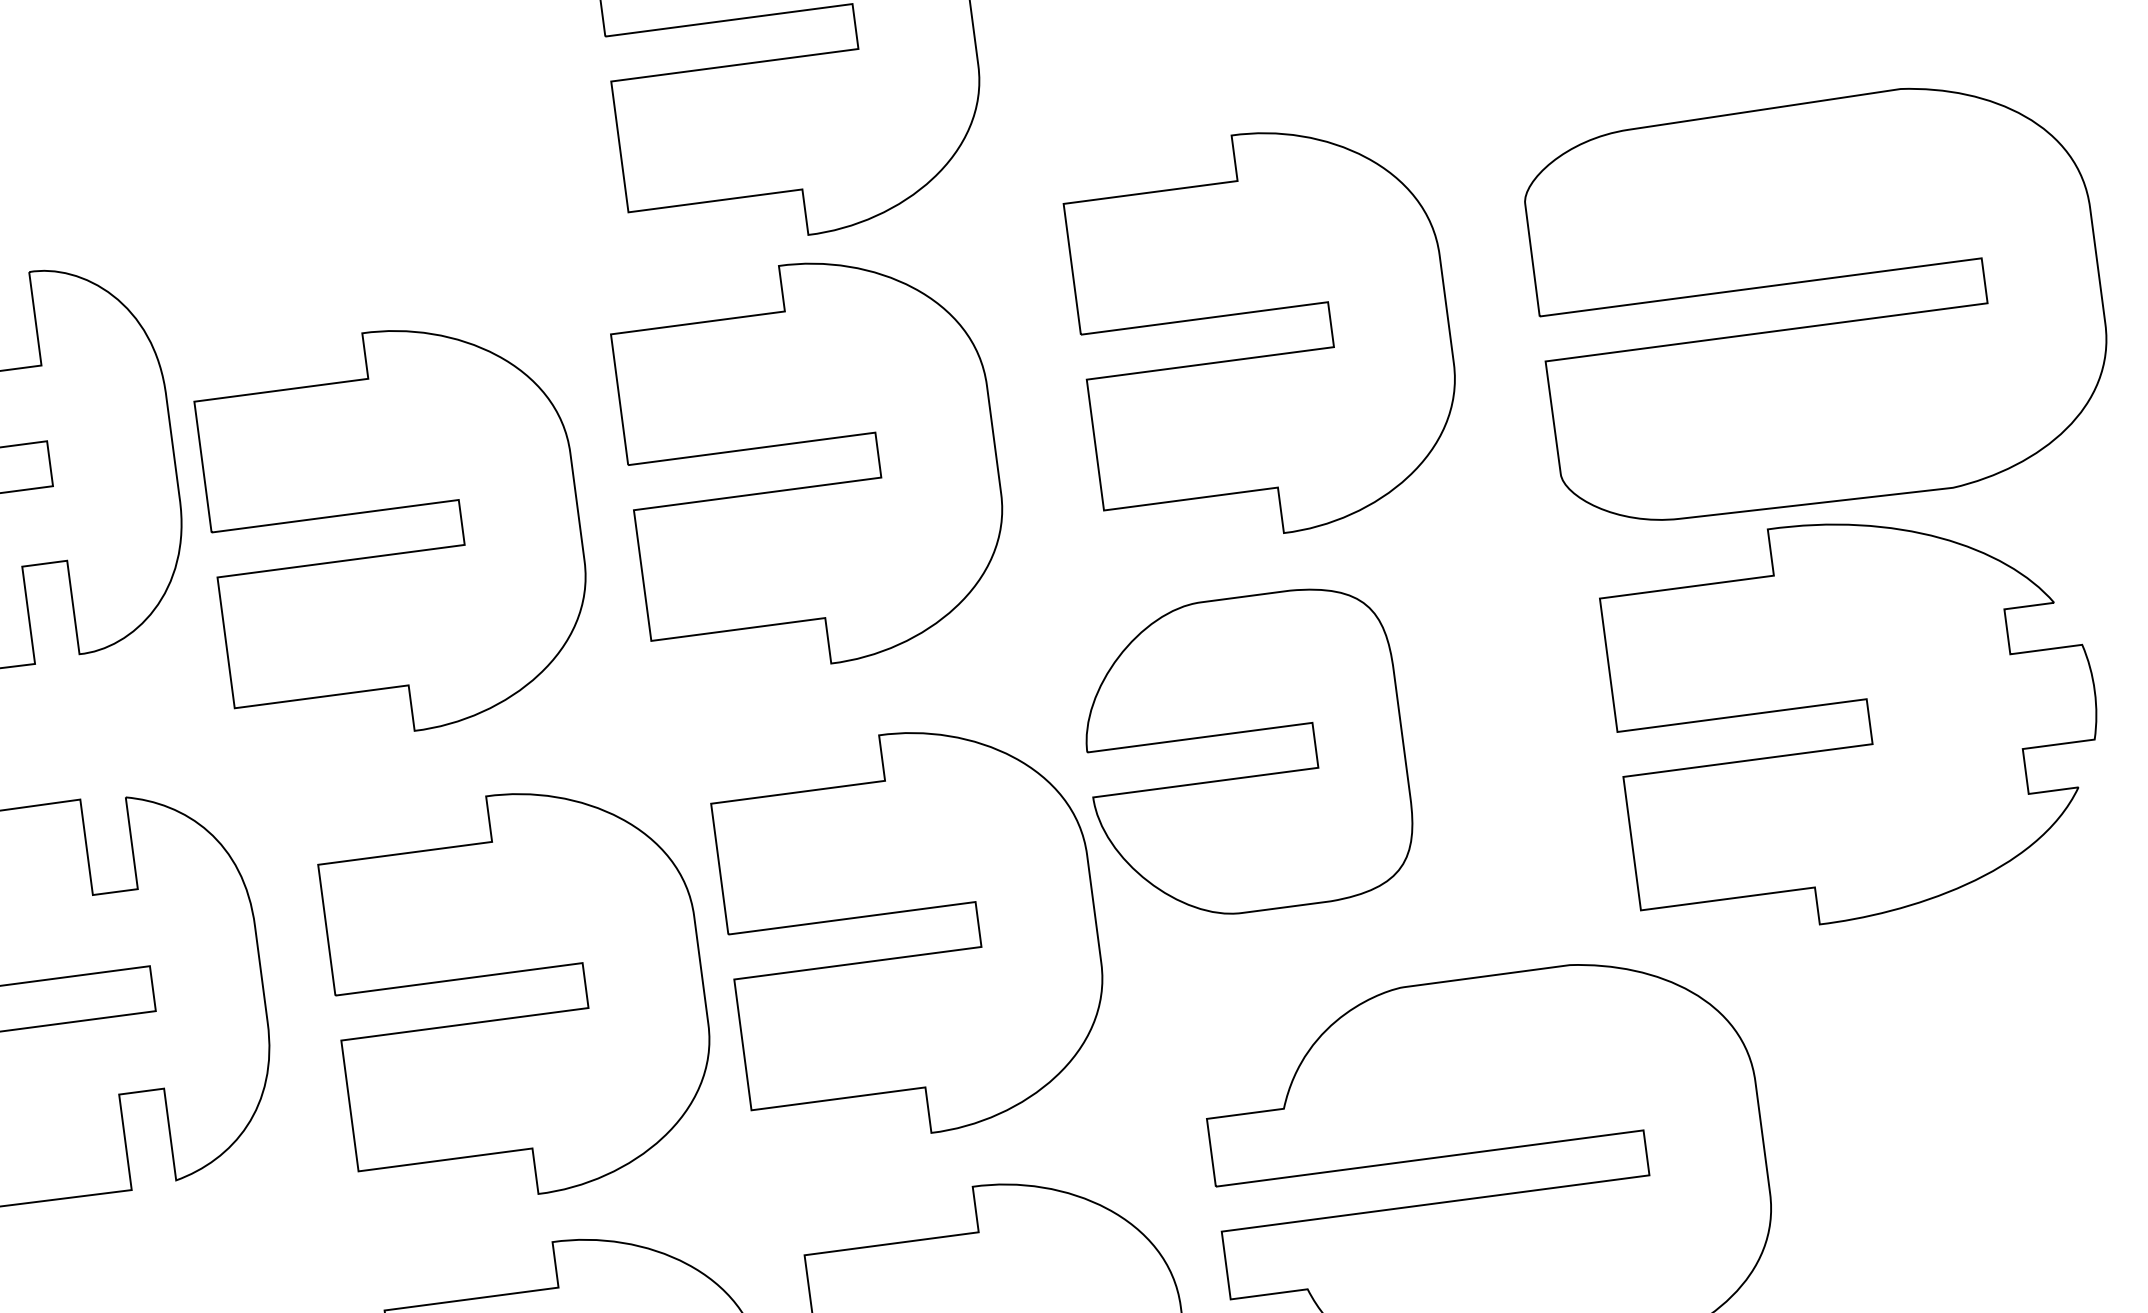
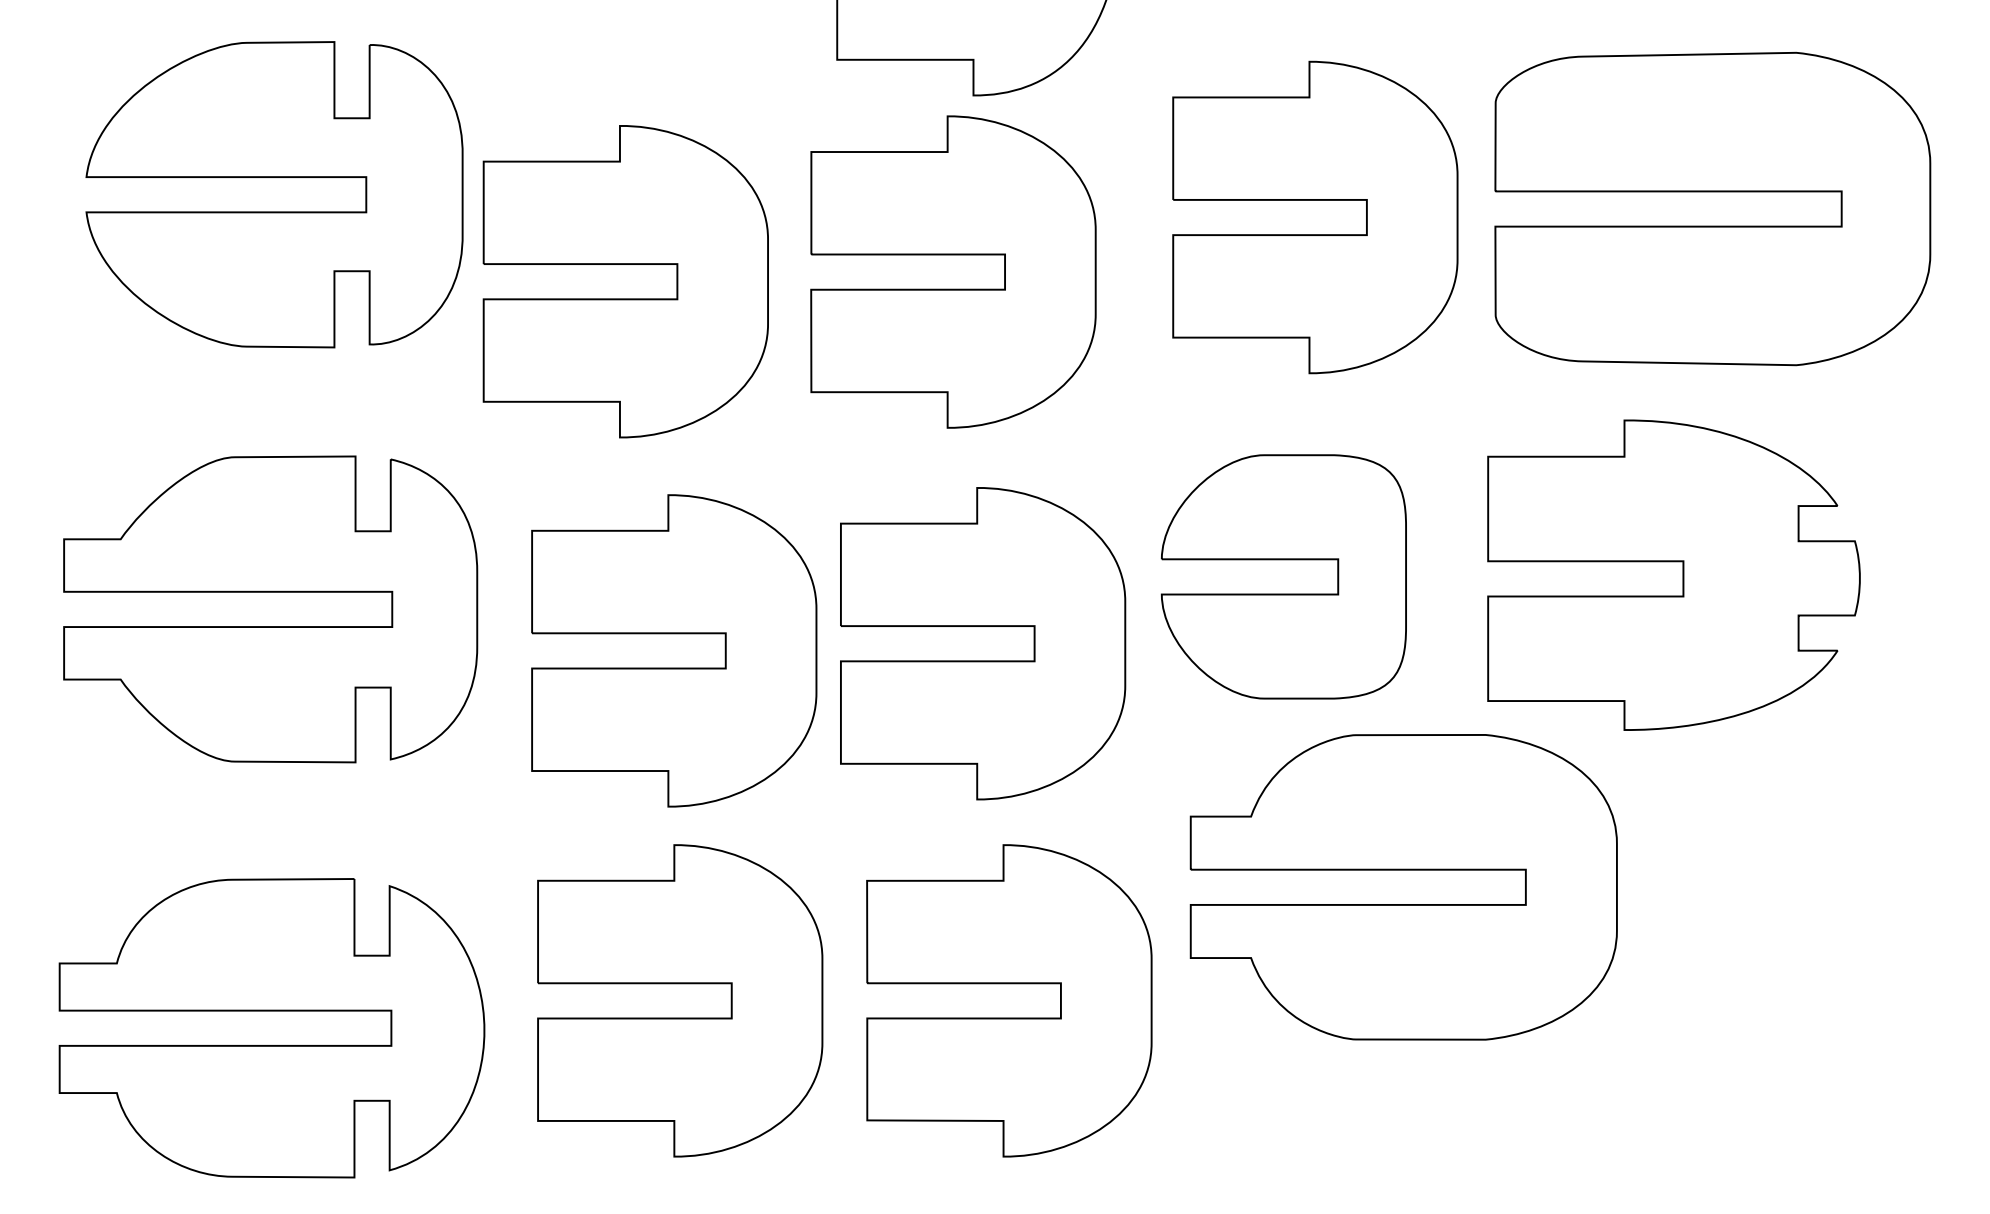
part: (1816, 281) -> (1712, 192), moved
part: (1867, 716) -> (1682, 574), moved
part: (1242, 733) -> (1283, 560), moved

